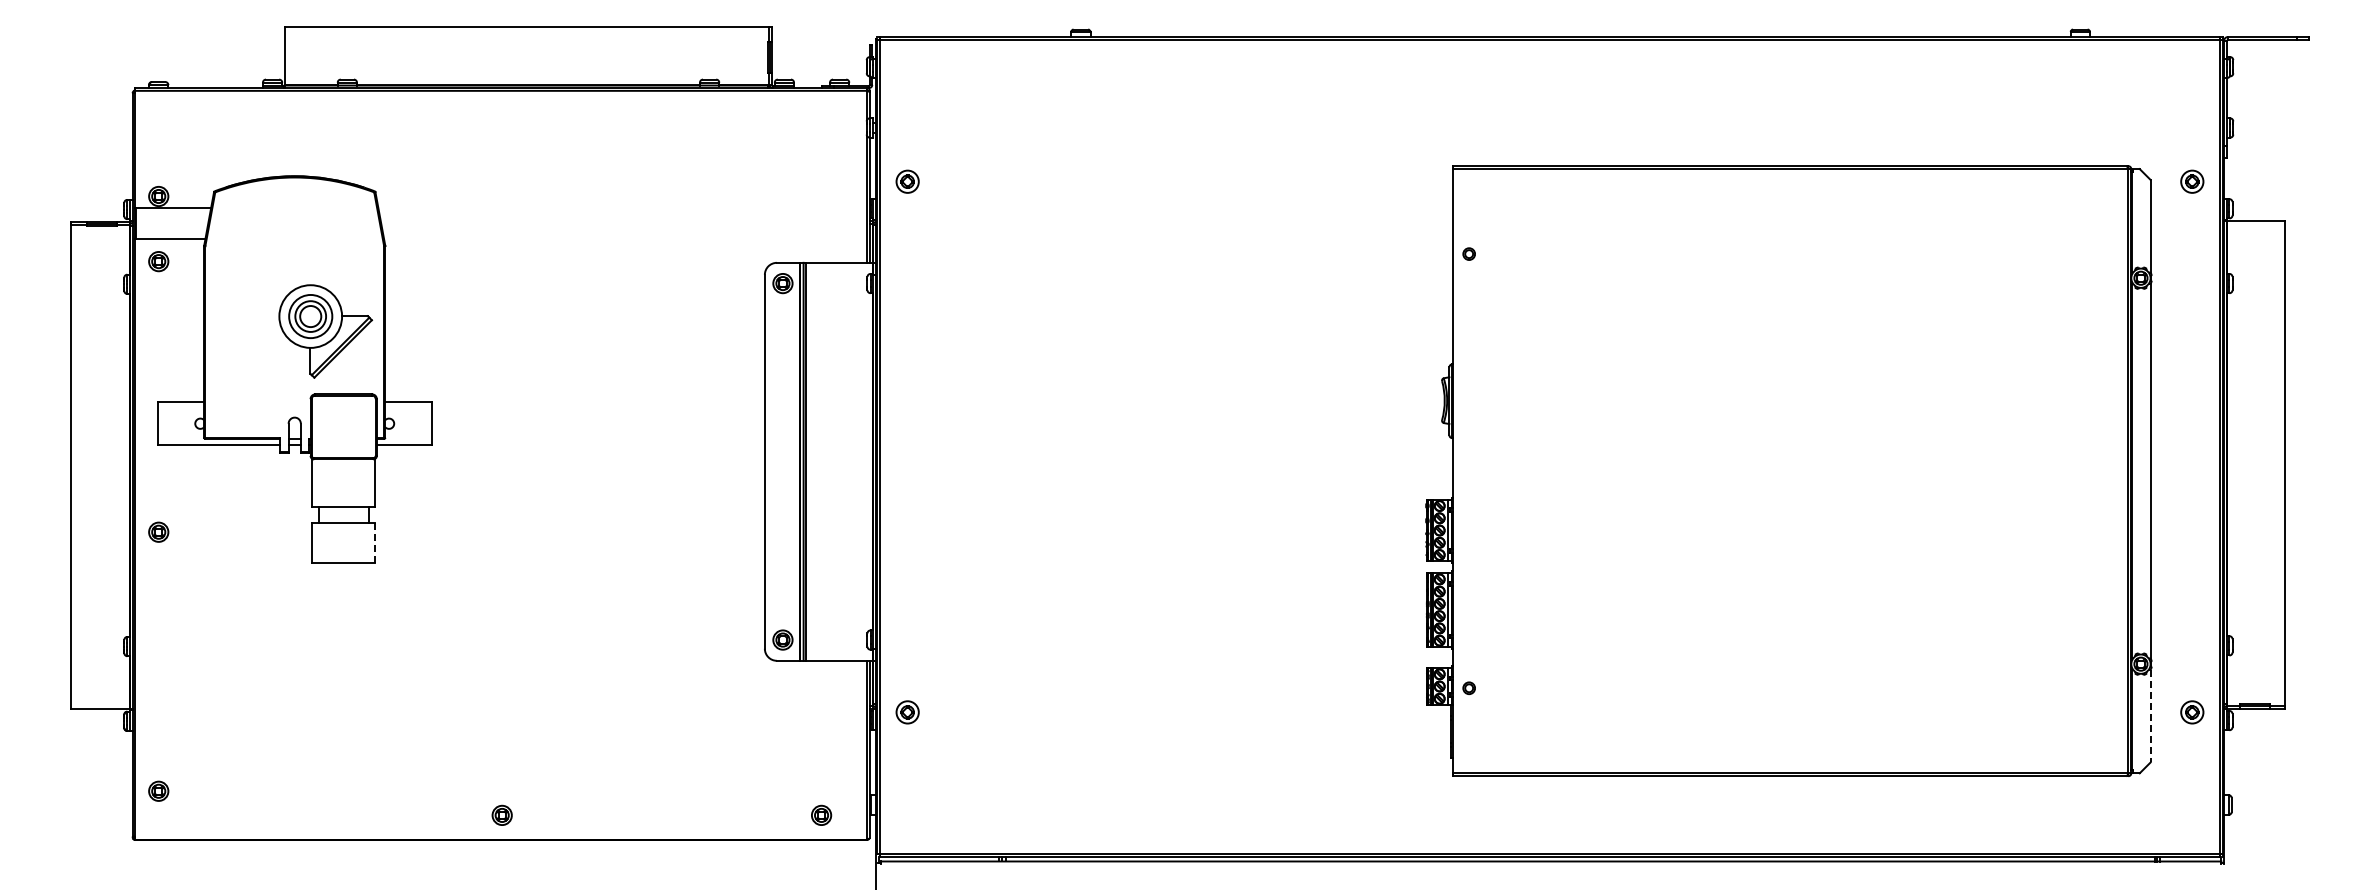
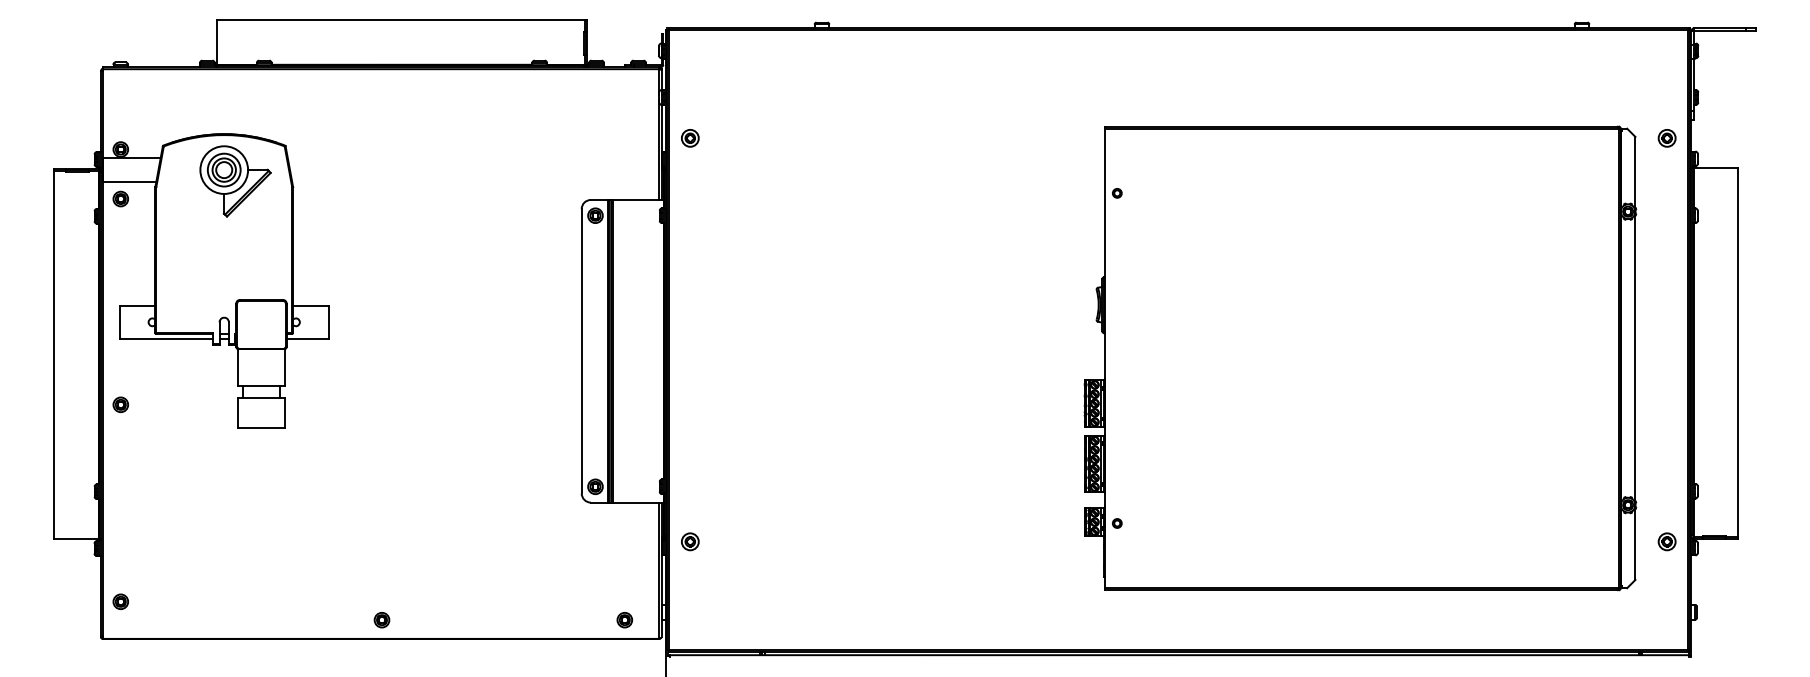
part: (325, 331) -> (235, 181), moved
line: (374, 543) -> (284, 413), dashed -> solid
line: (2150, 716) -> (1635, 544), dashed -> solid

